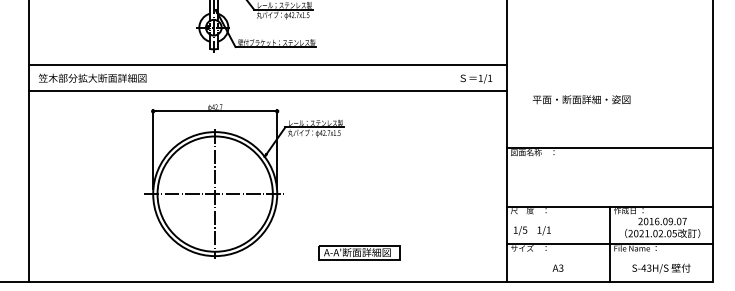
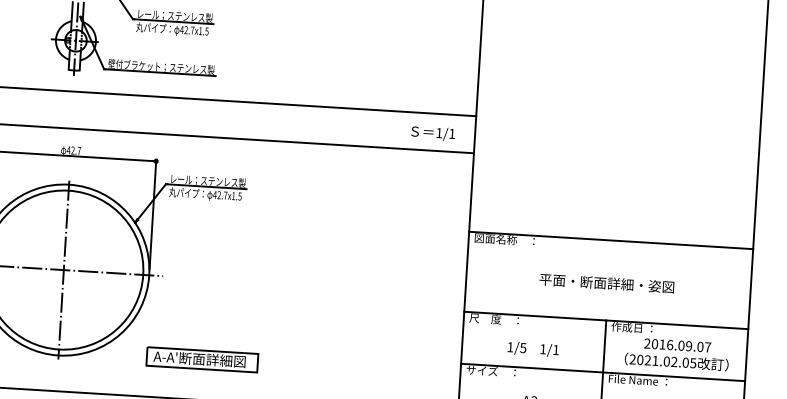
text: (581, 99) -> (606, 283), moved
text: (532, 230) -> (533, 349), moved
part: (359, 252) -> (202, 359), moved

